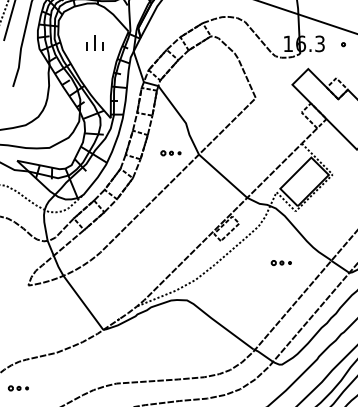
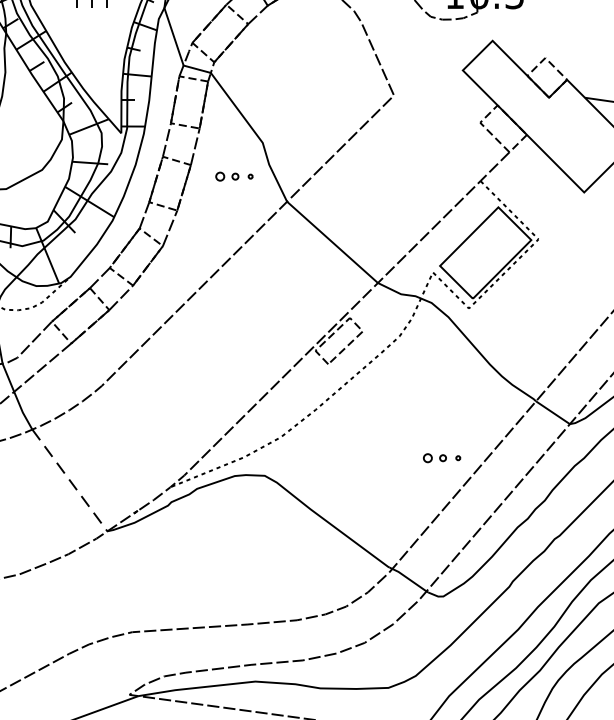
part: (170, 153) -> (233, 177), moved
part: (280, 262) -> (440, 457), moved
line: (83, 302) -> (70, 479), solid -> dashed

